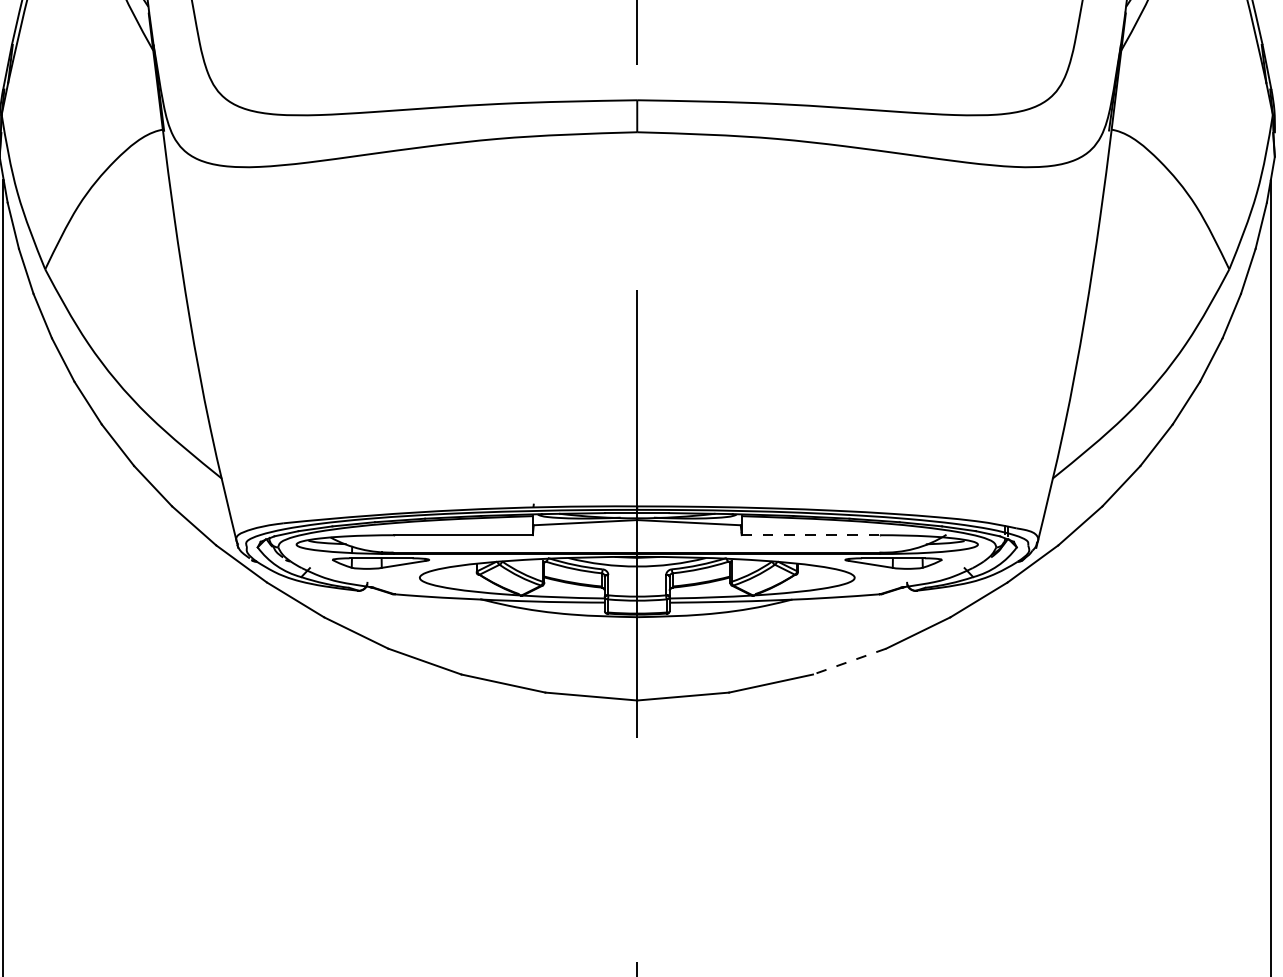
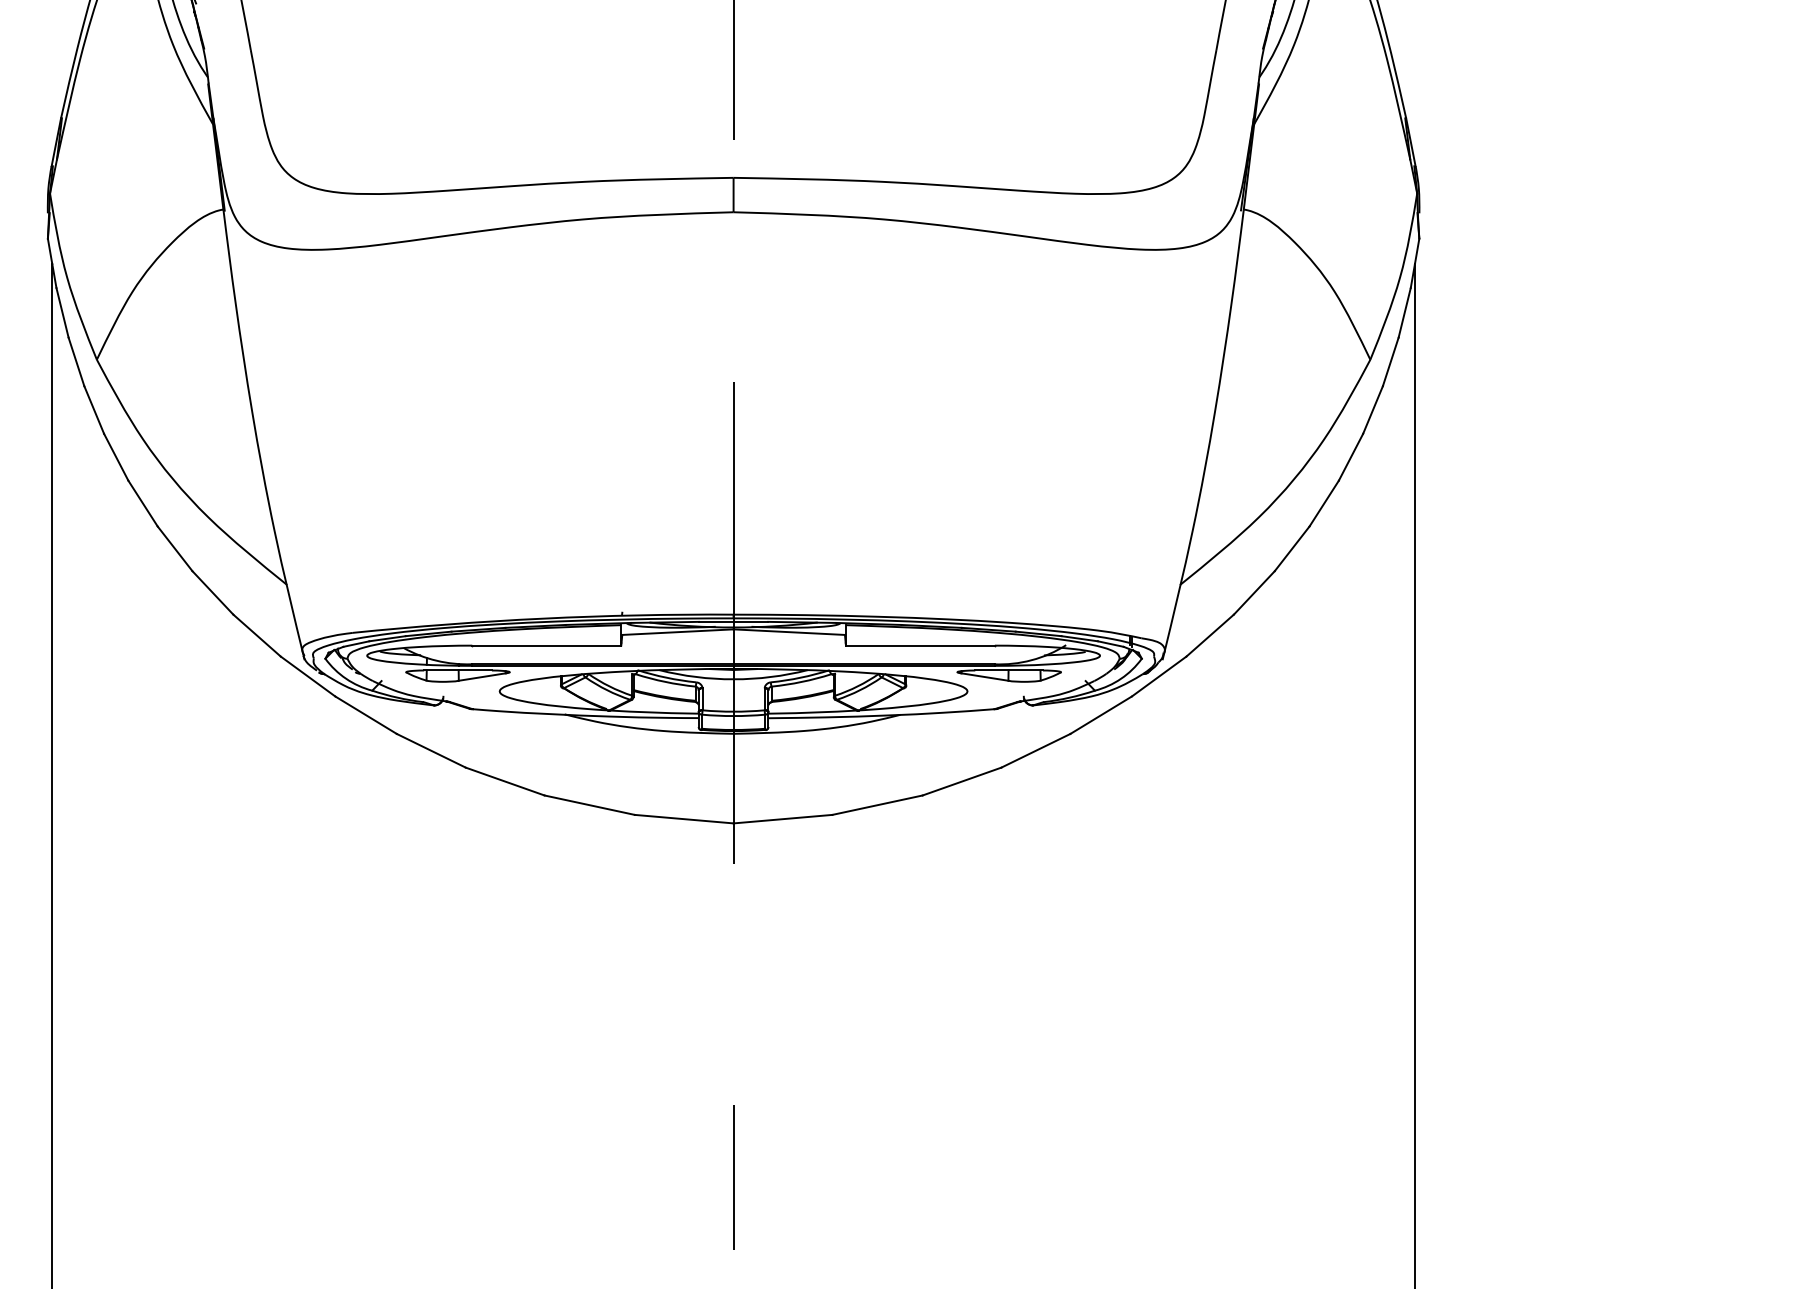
line: (811, 535) -> (920, 645), dashed -> solid
line: (849, 661) -> (961, 781), dashed -> solid

